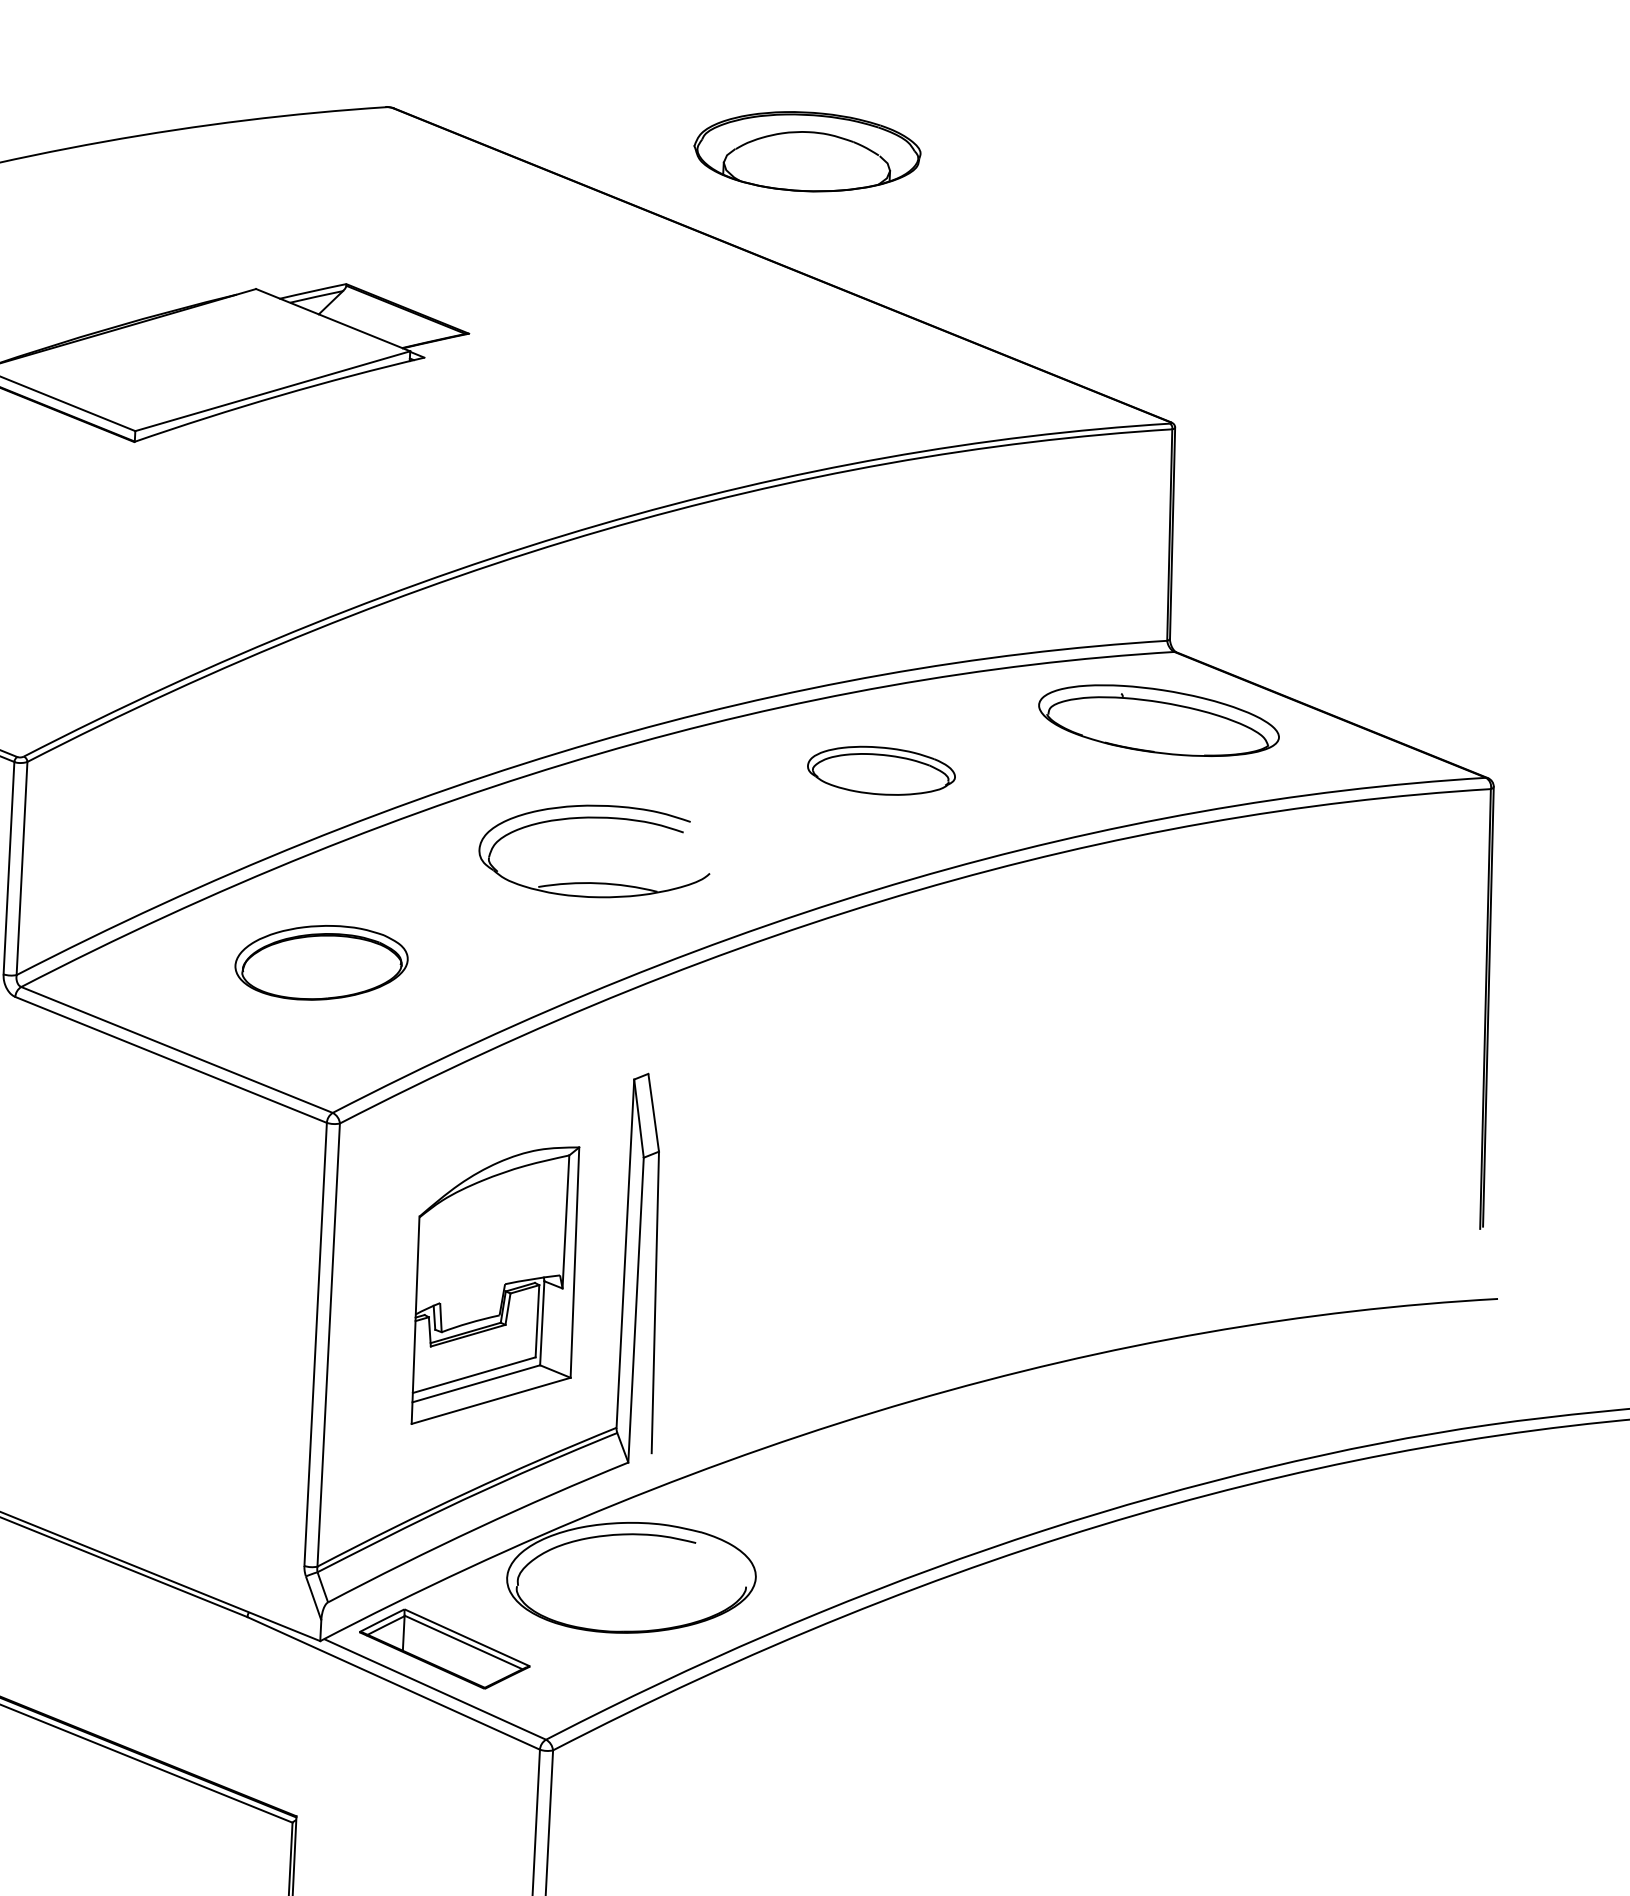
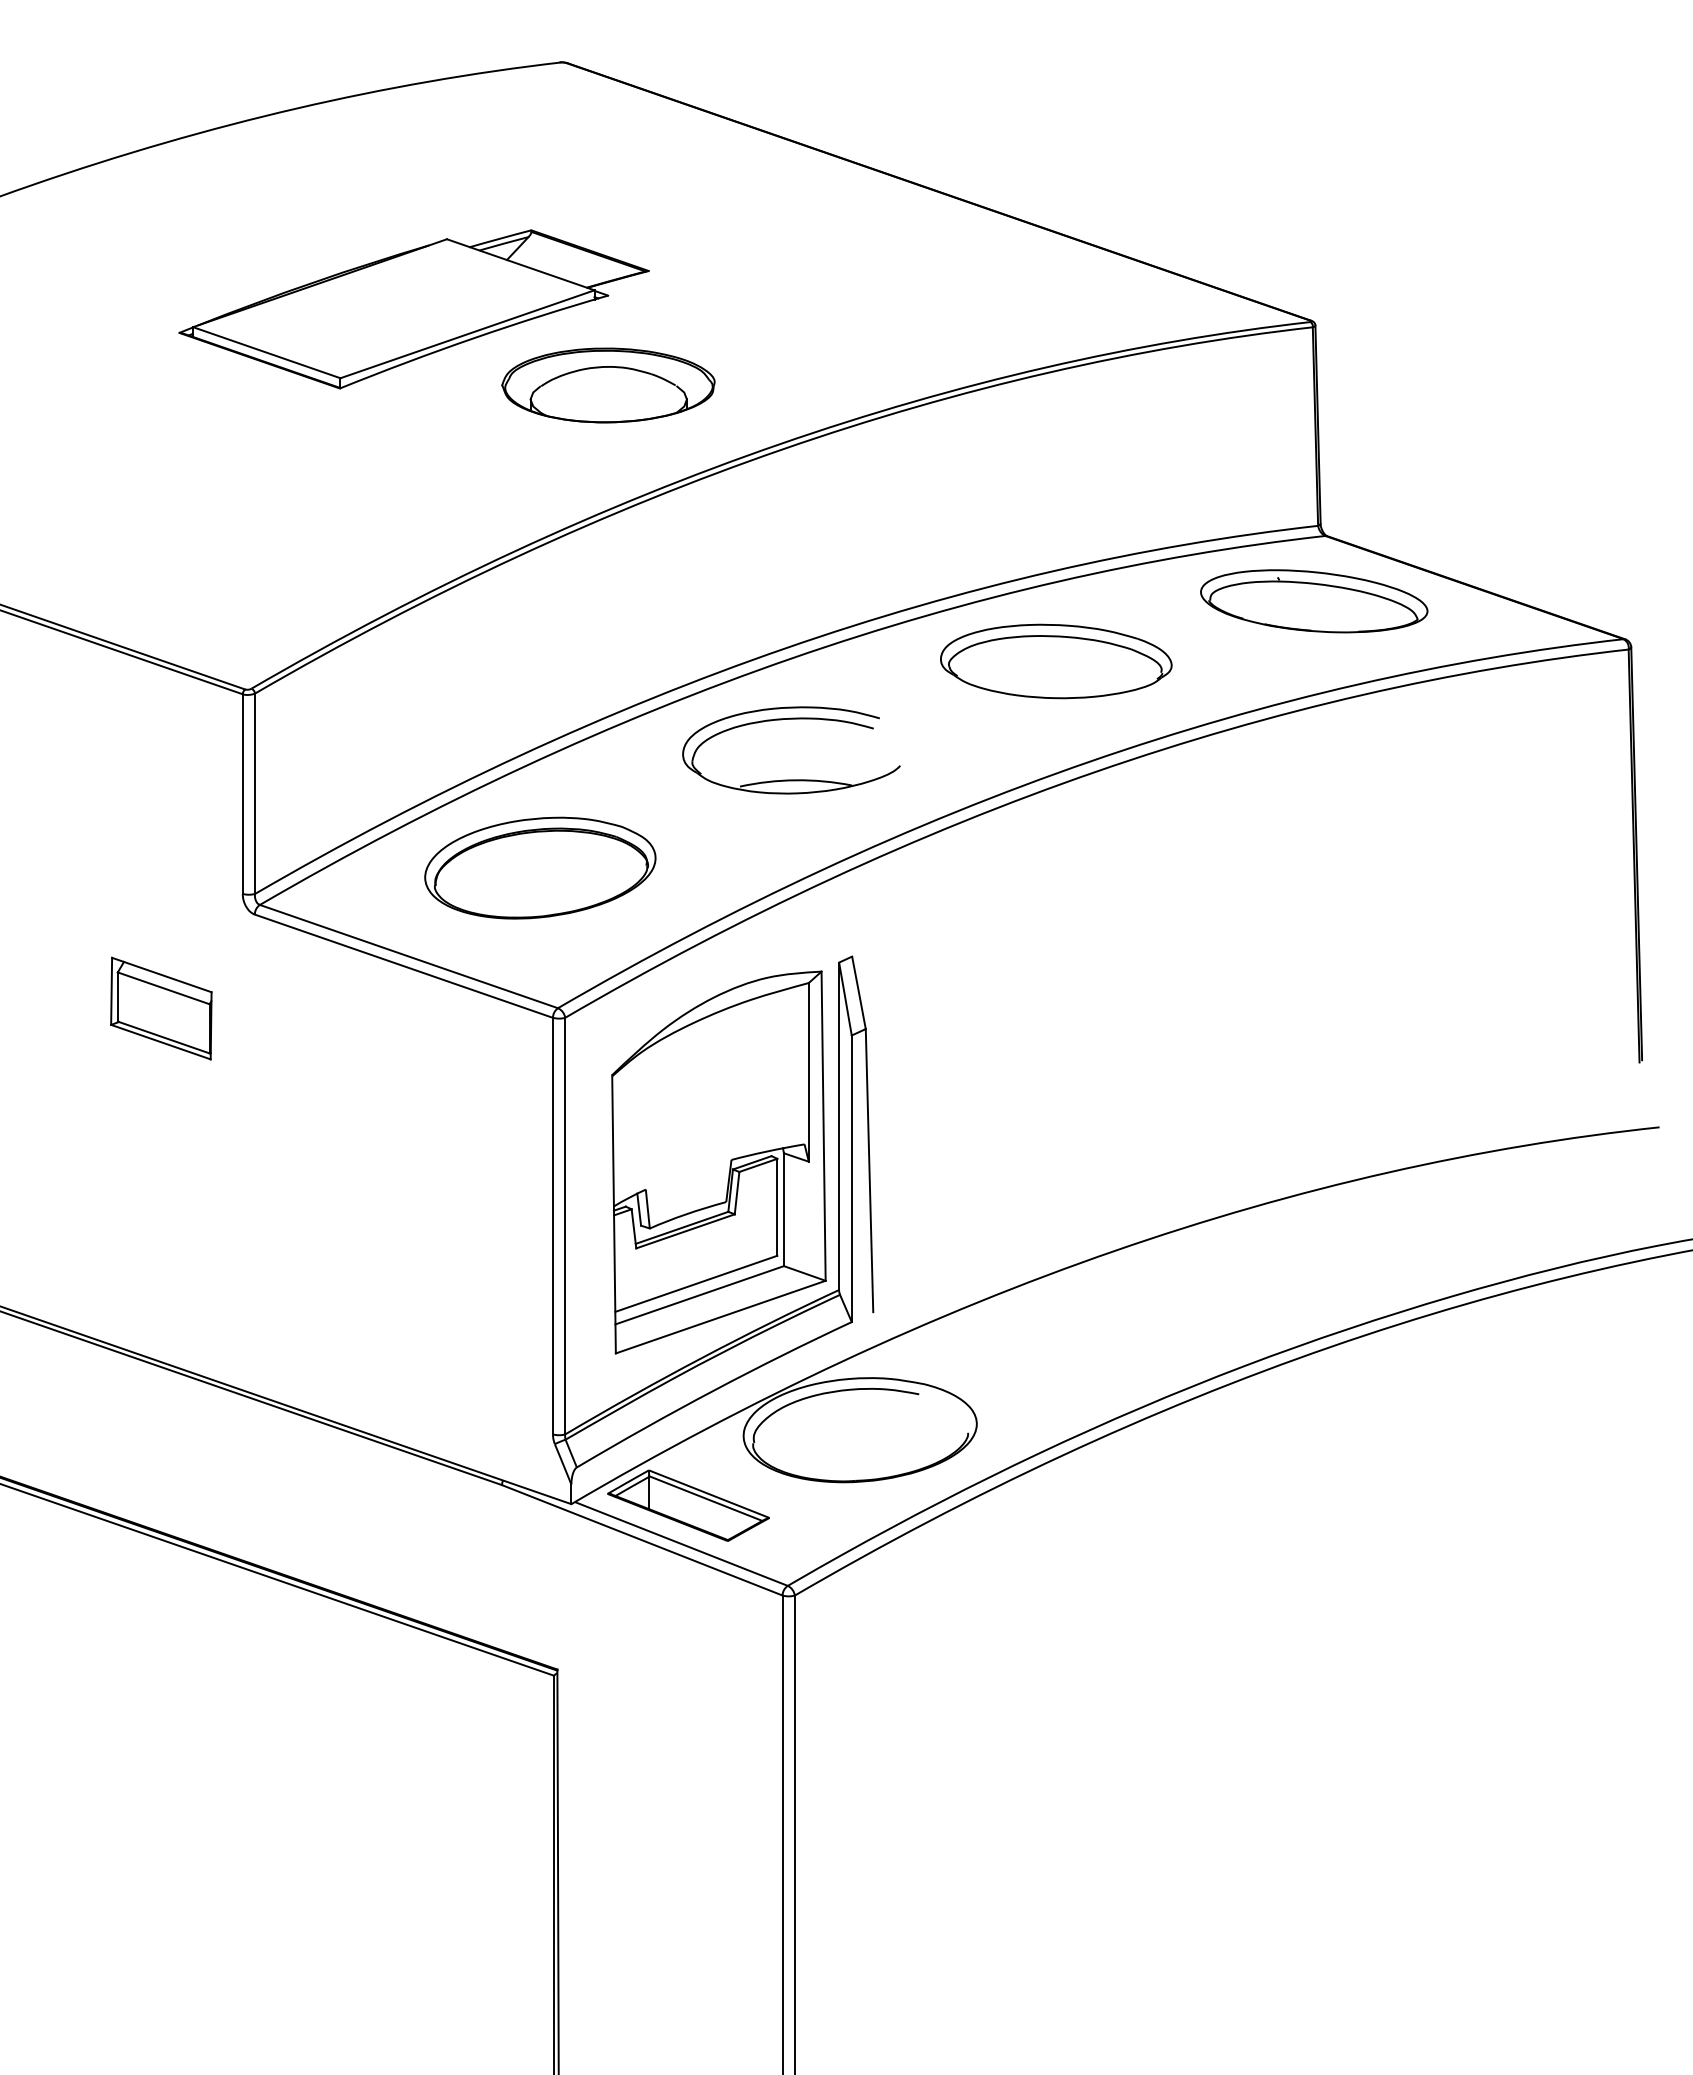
part: (807, 151) -> (608, 385), moved
part: (881, 770) -> (1056, 661), size x1.67
part: (321, 962) -> (540, 867), size x1.43
part: (495, 1285) -> (718, 1162), size x1.43

